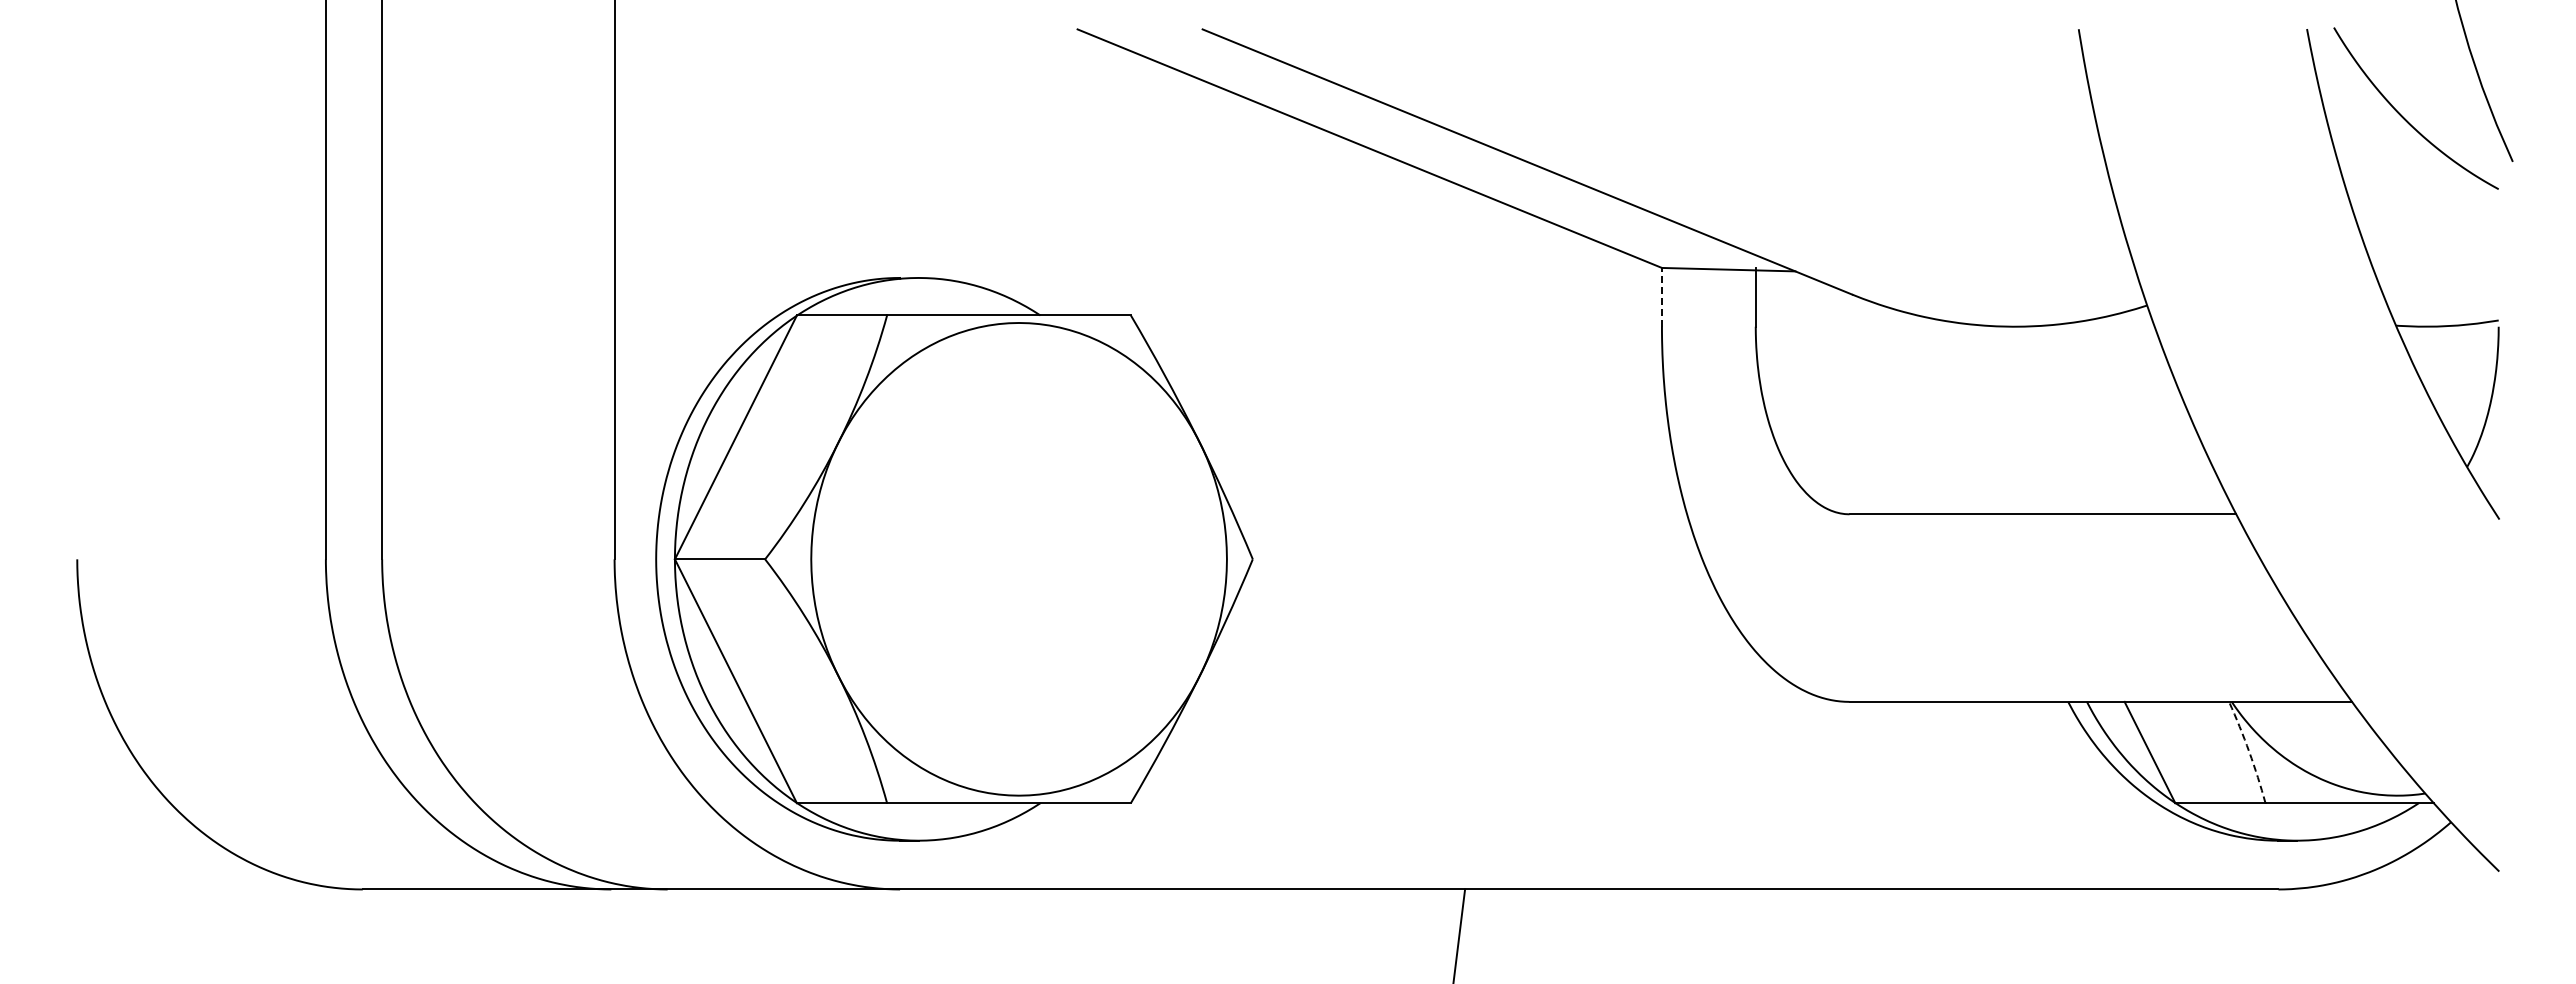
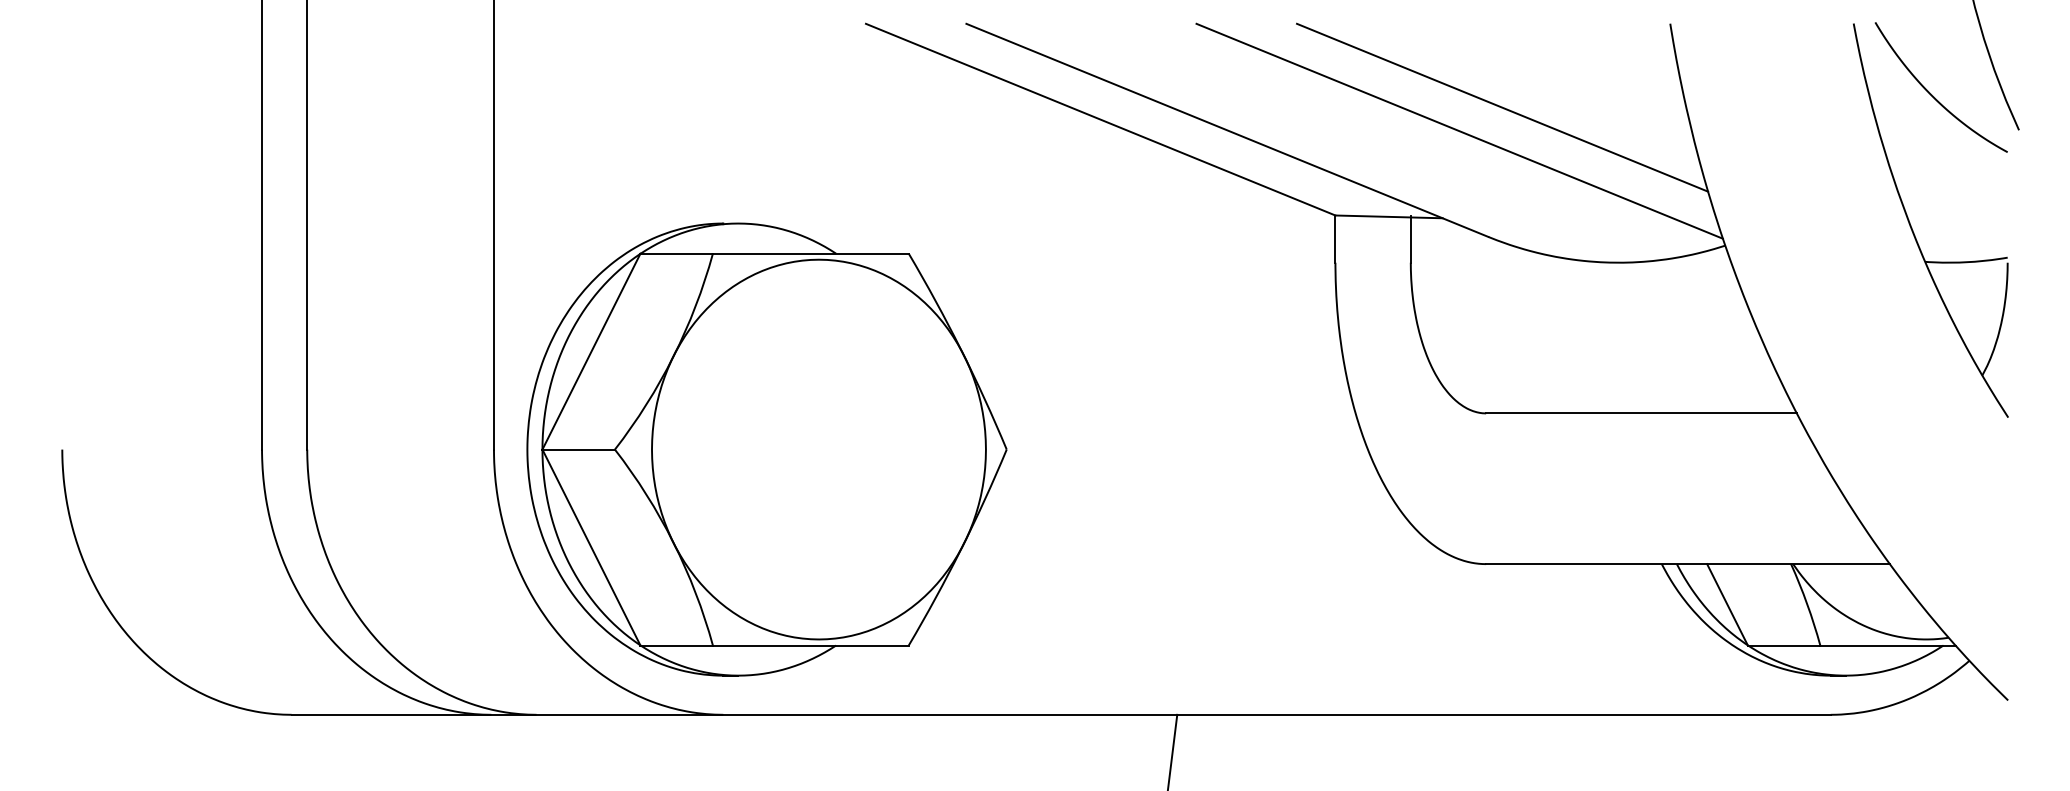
line: (1869, 133) -> (1502, 107), added
line: (1816, 162) -> (1459, 130), added
line: (1661, 296) -> (1335, 238), dashed -> solid
arc: (2249, 751) -> (1807, 603), dashed -> solid

